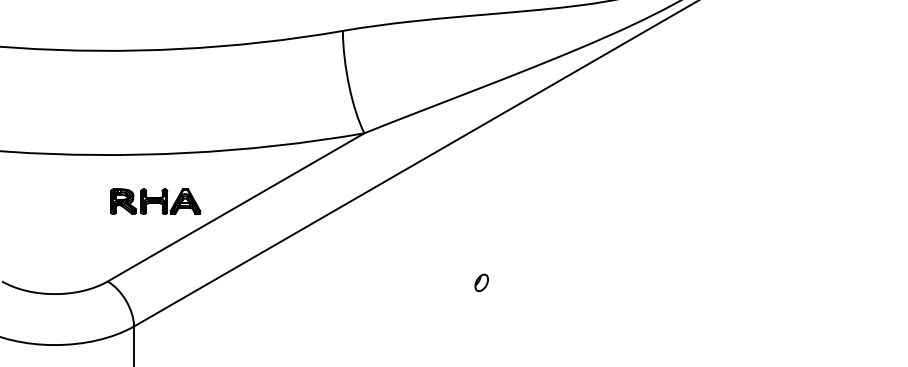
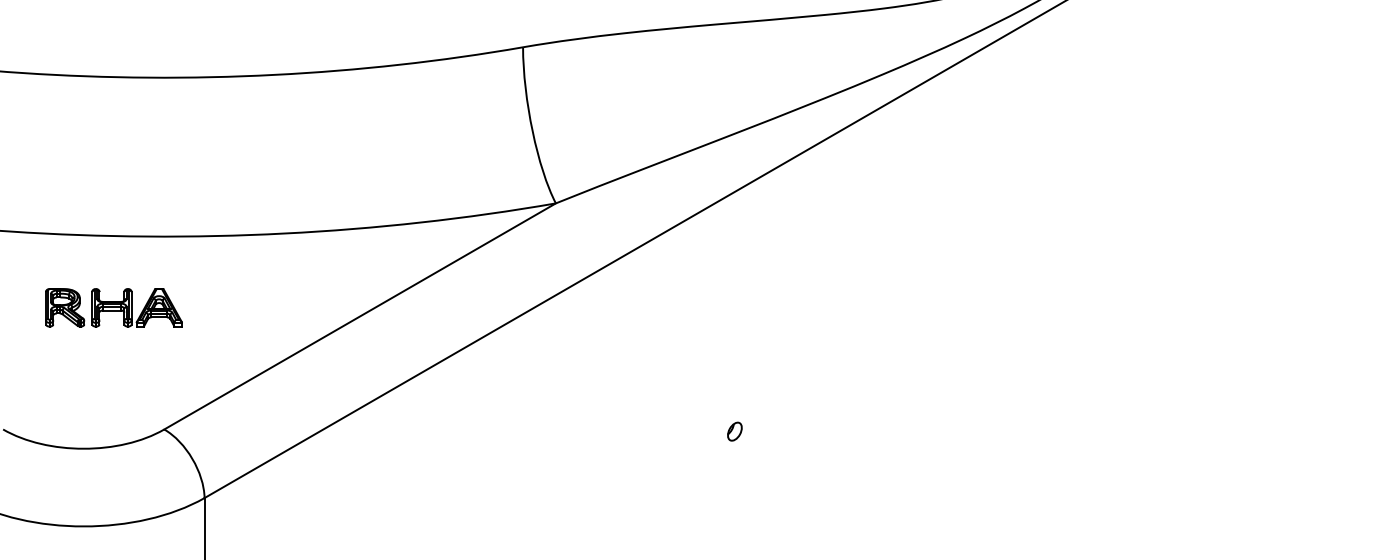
part: (155, 201) -> (113, 307), moved
part: (481, 282) -> (734, 431), size x0.71

